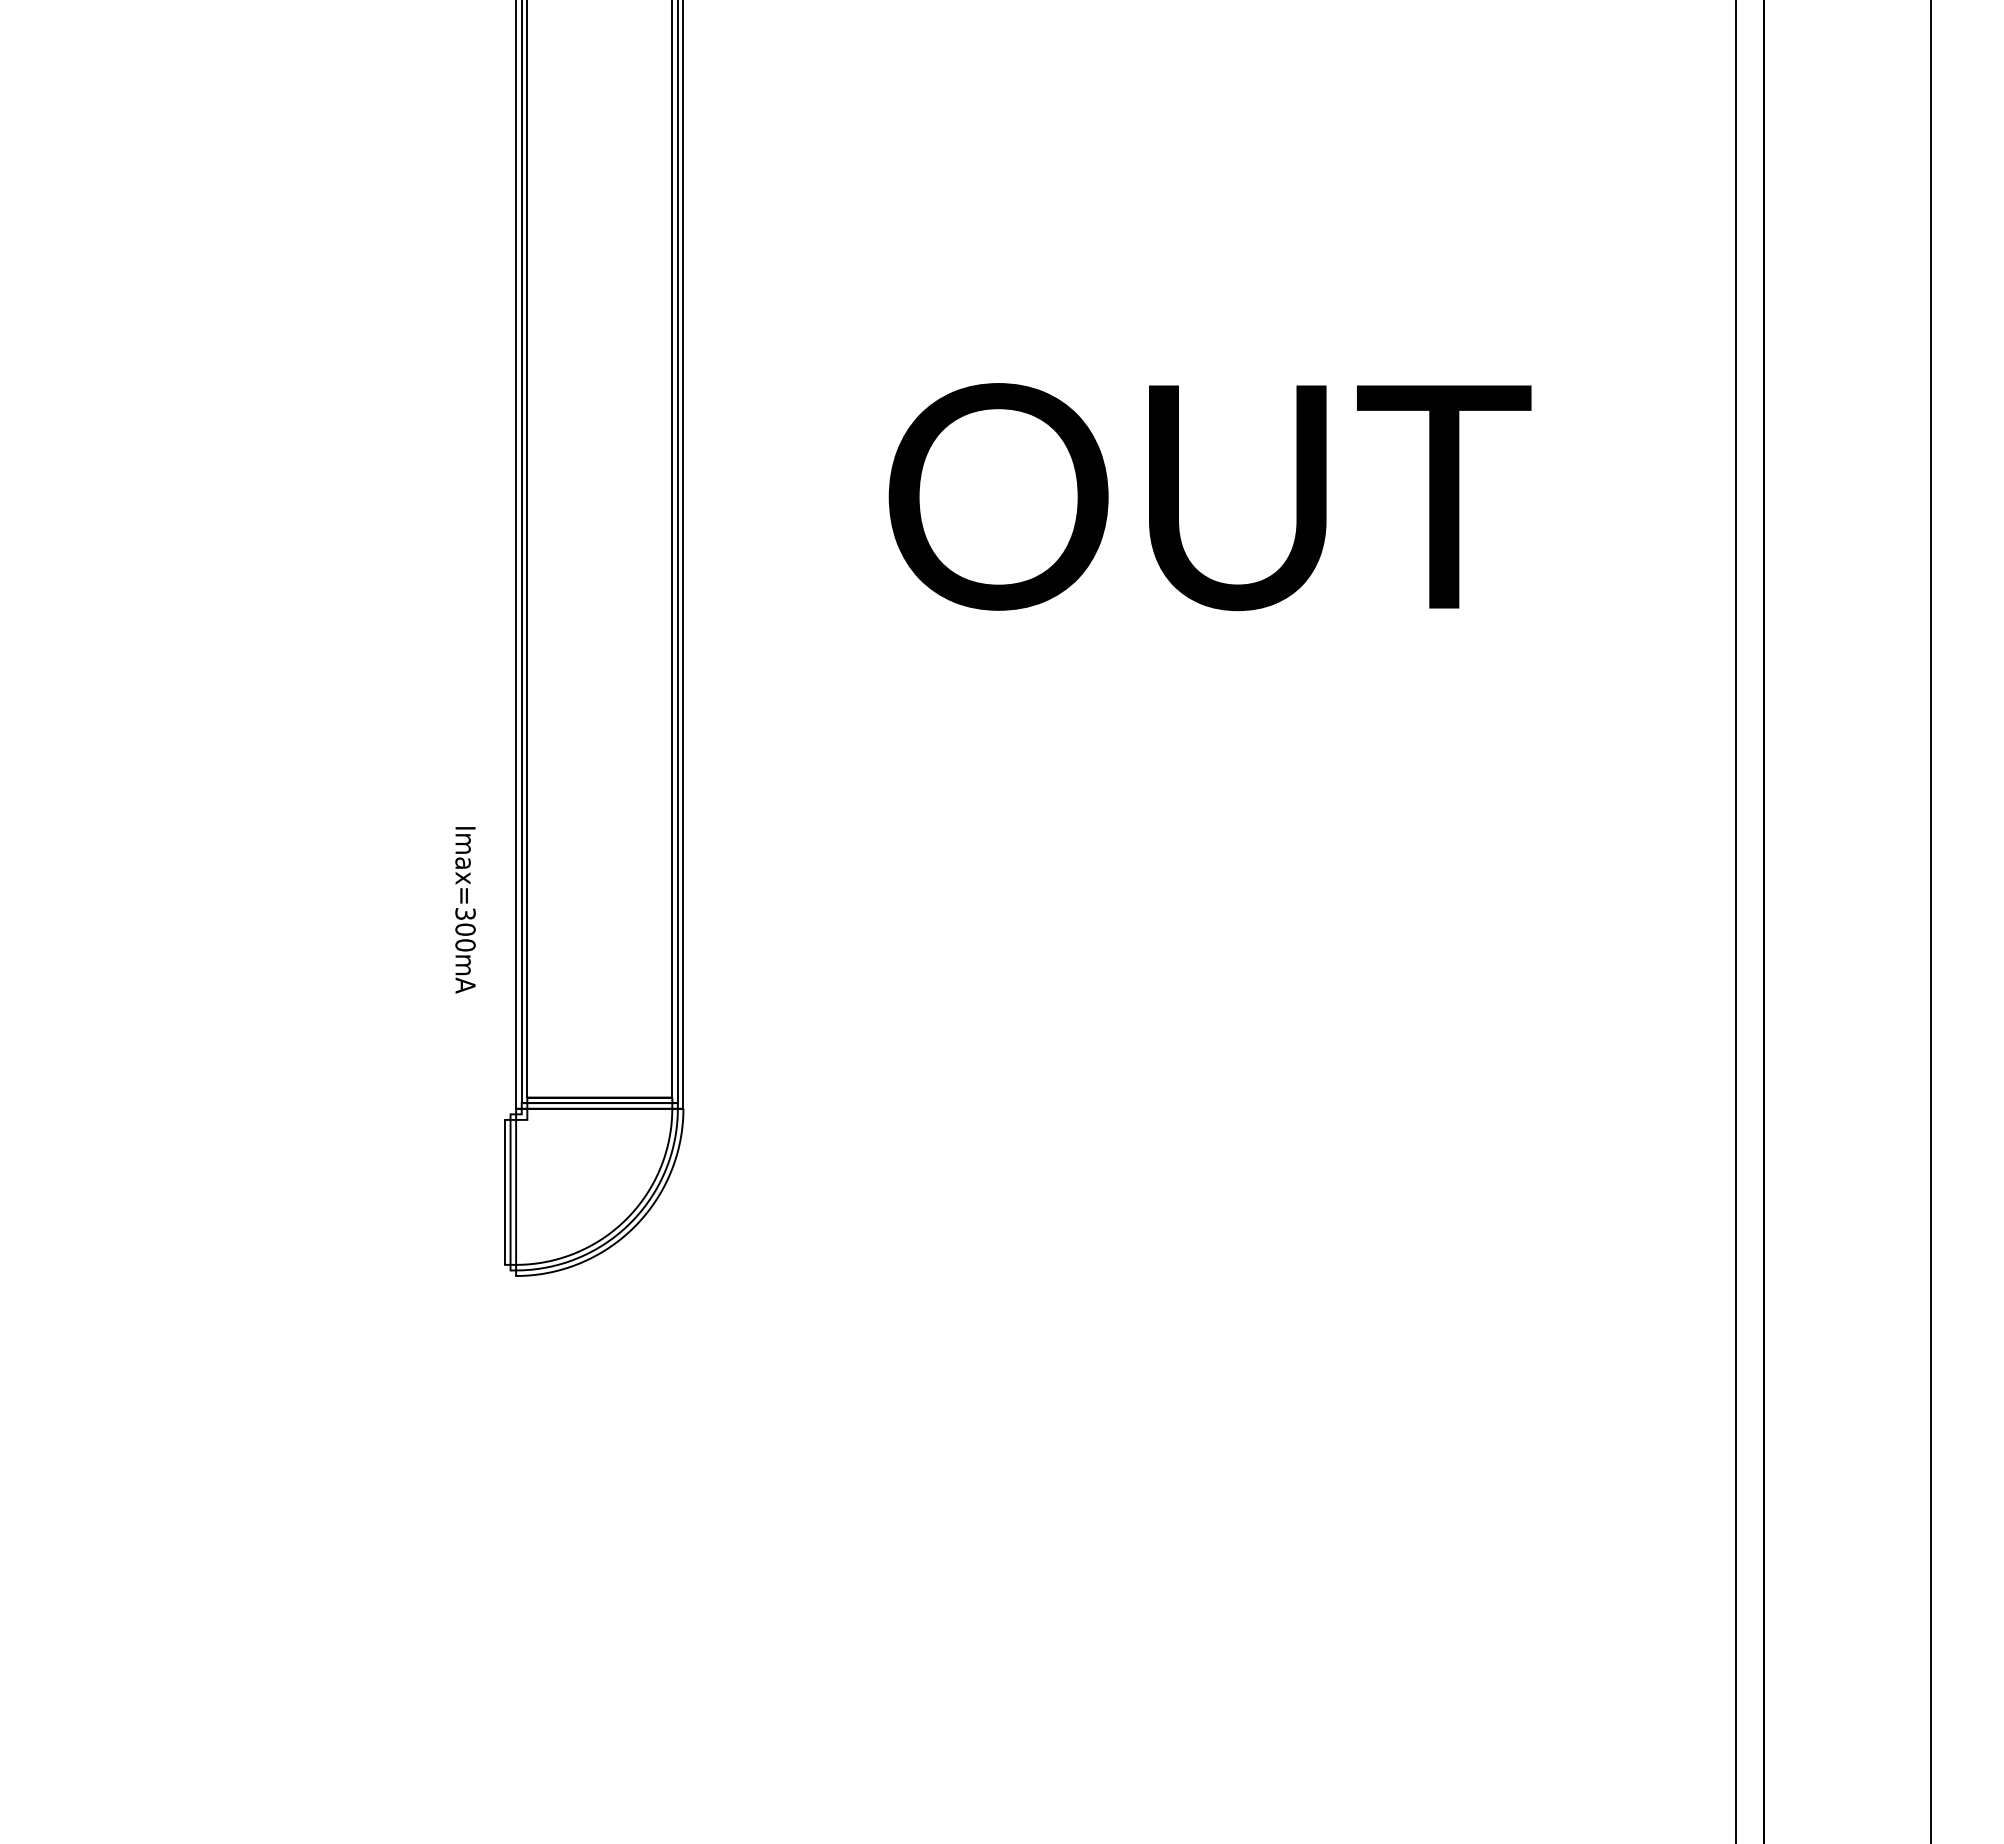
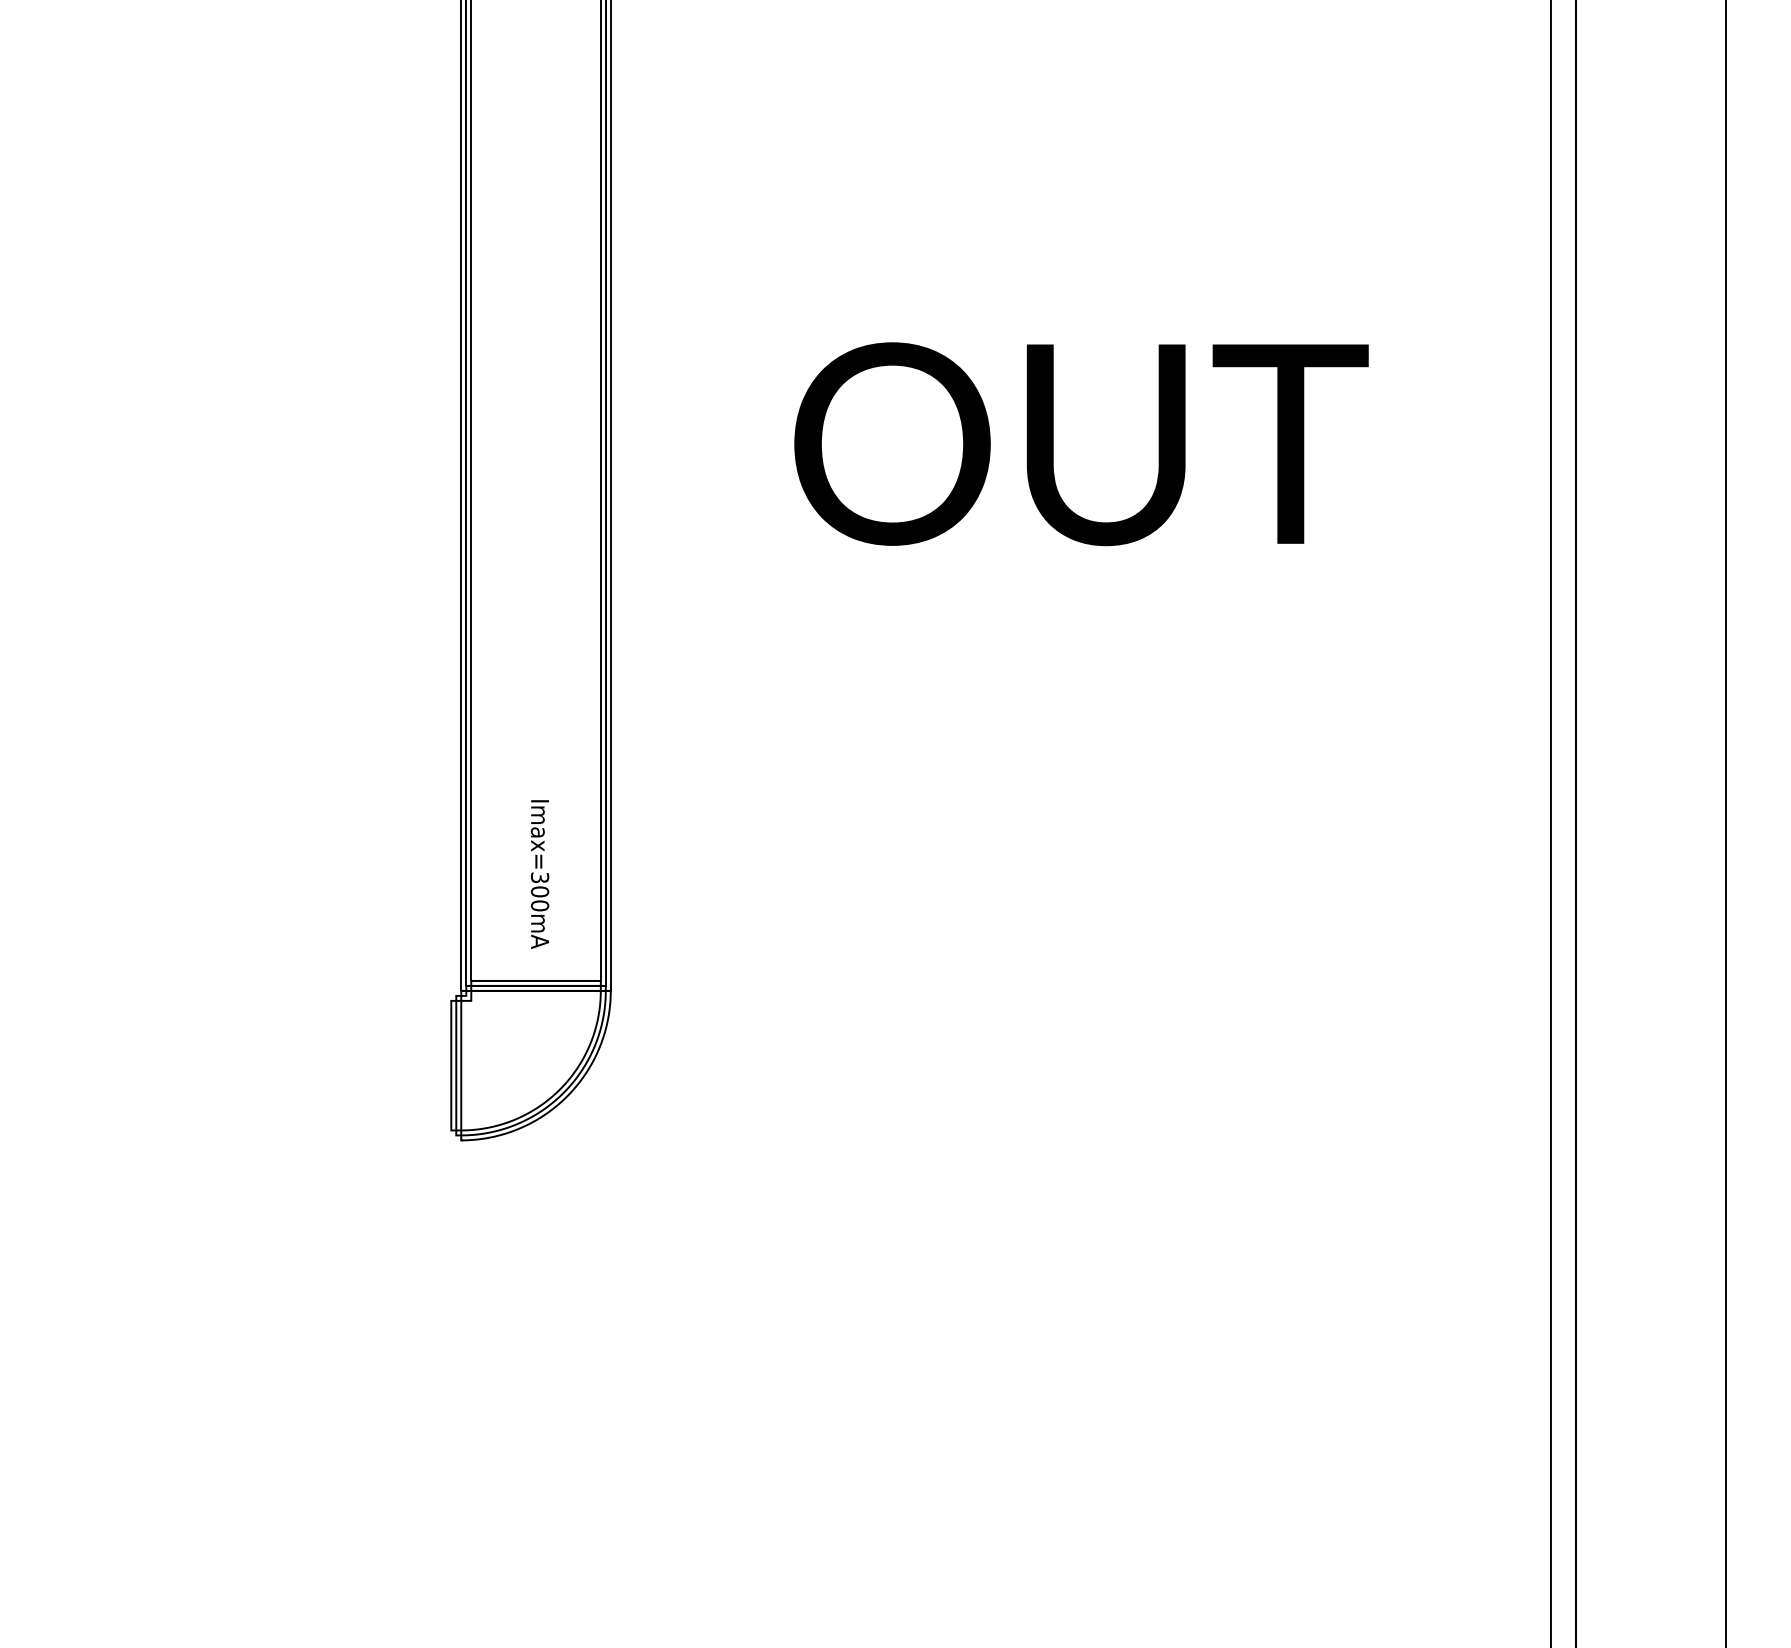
text: (464, 910) -> (539, 874), moved

